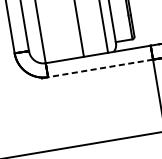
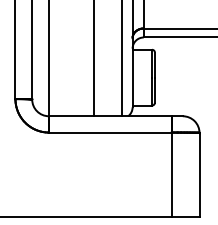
line: (99, 68) -> (109, 132), dashed -> solid

